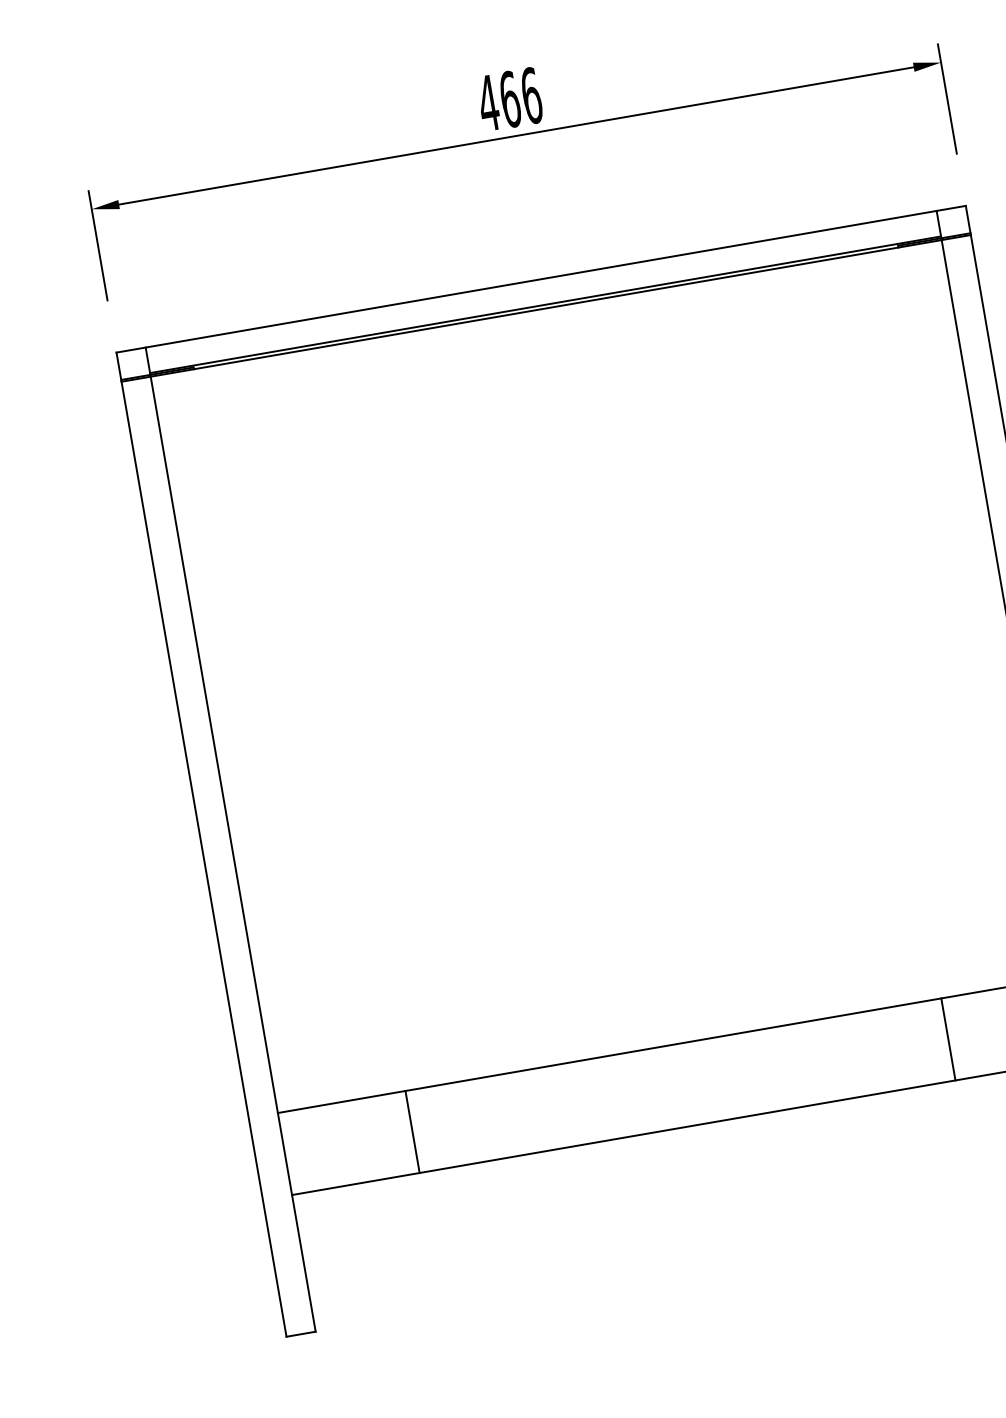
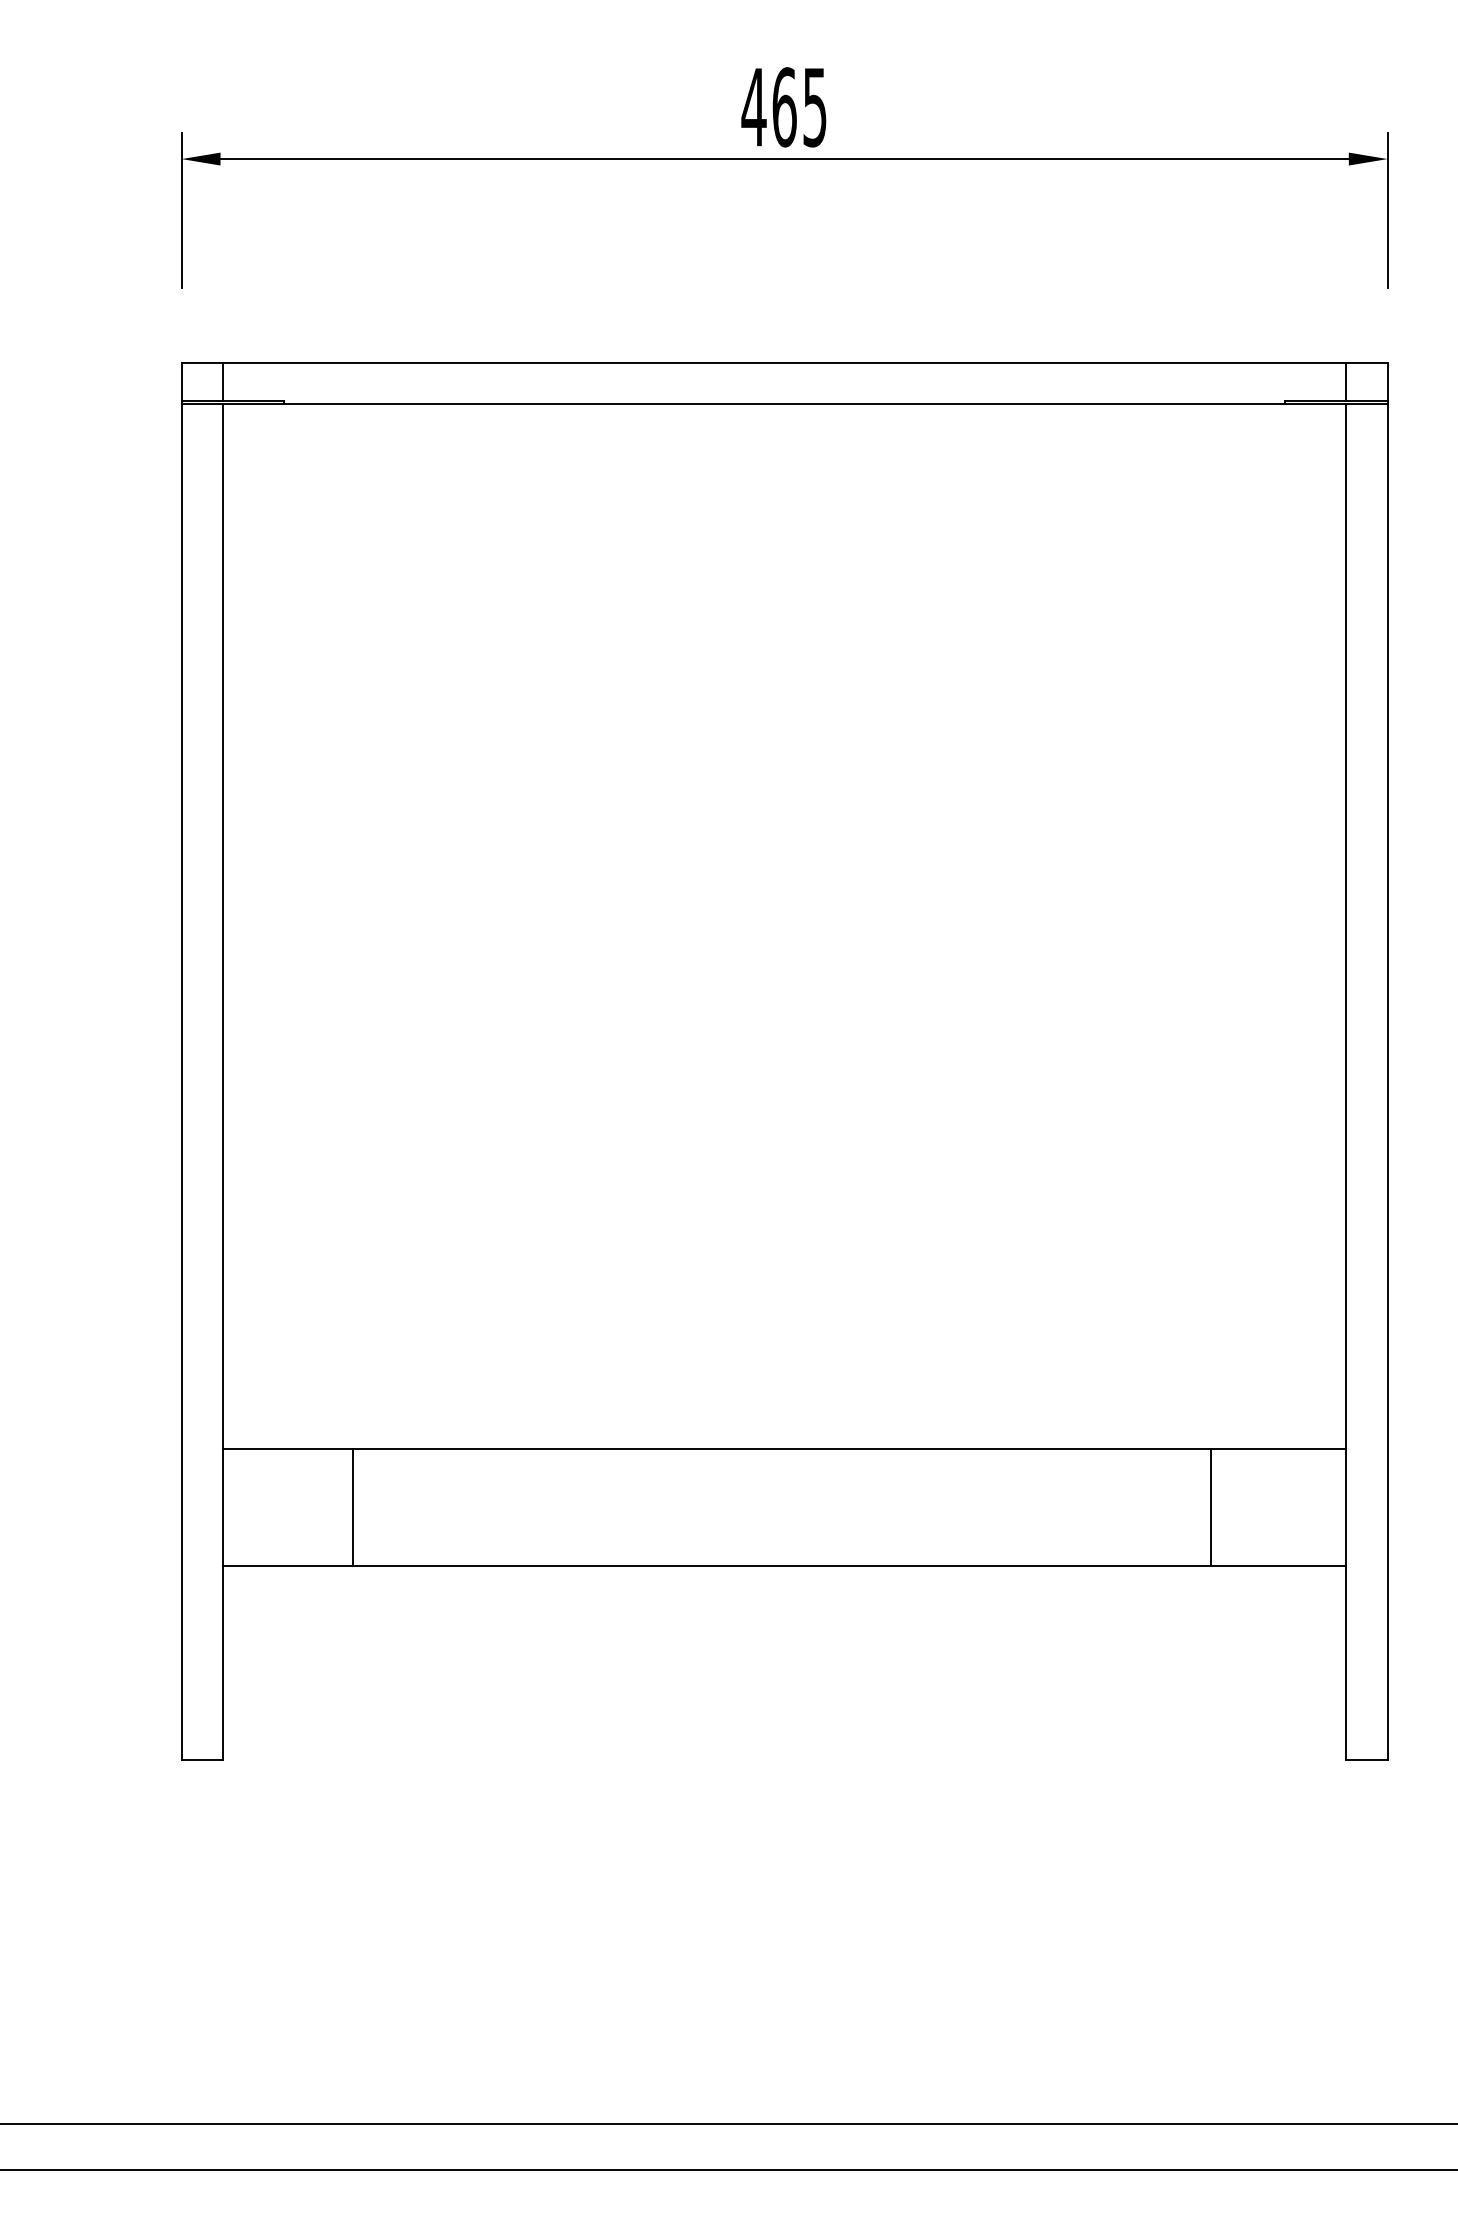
text: (531, 95) -> (815, 107), 466 -> 465
line: (545, 304) -> (784, 398), removed
line: (948, 1039) -> (1211, 1507), moved
line: (412, 1131) -> (353, 1507), moved

